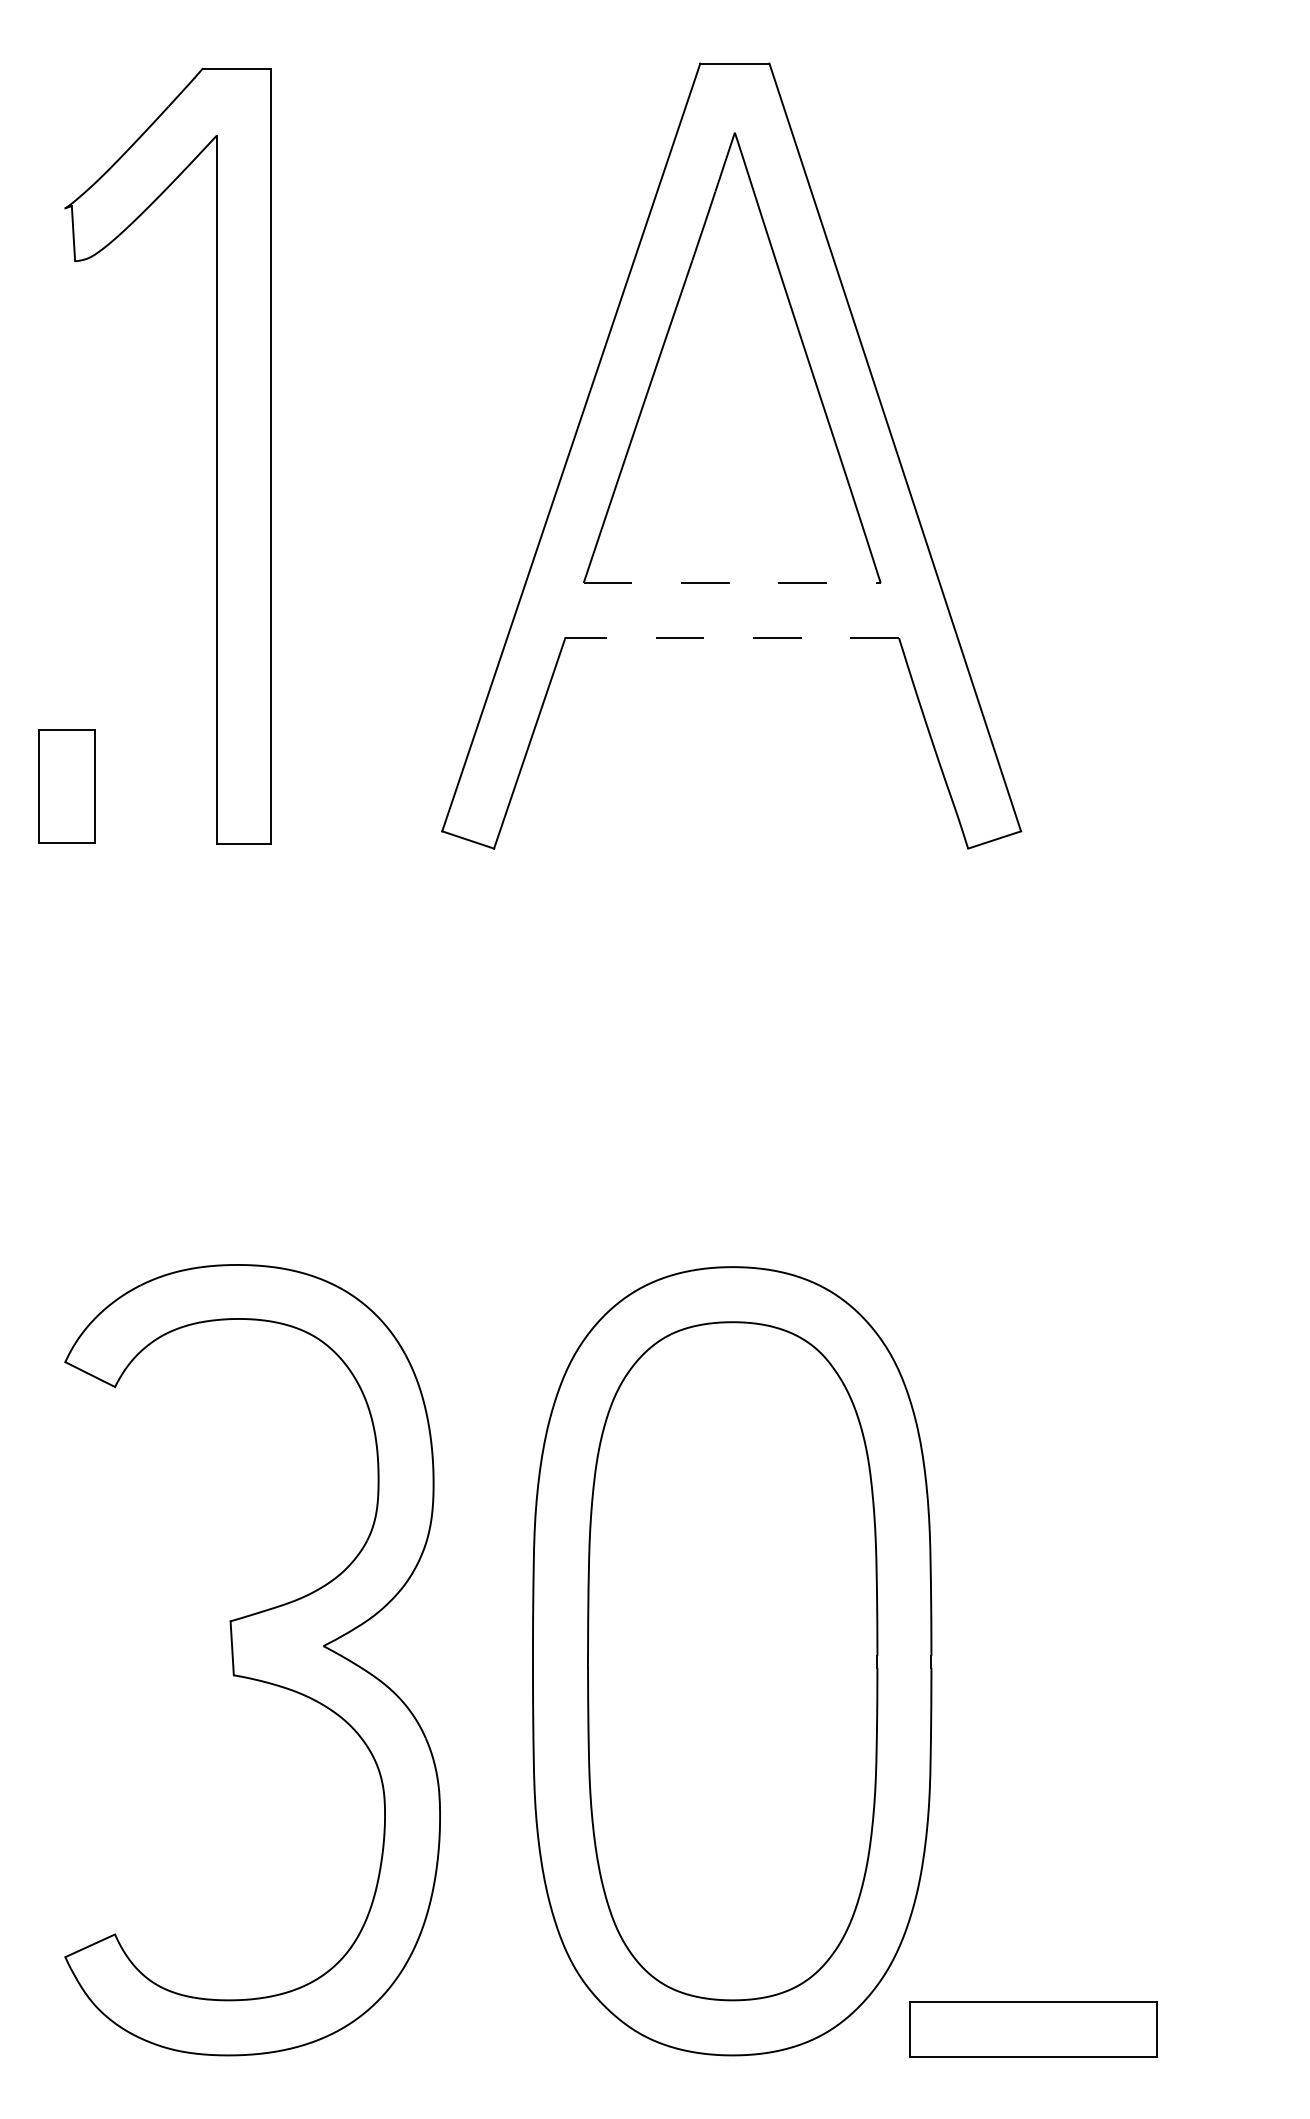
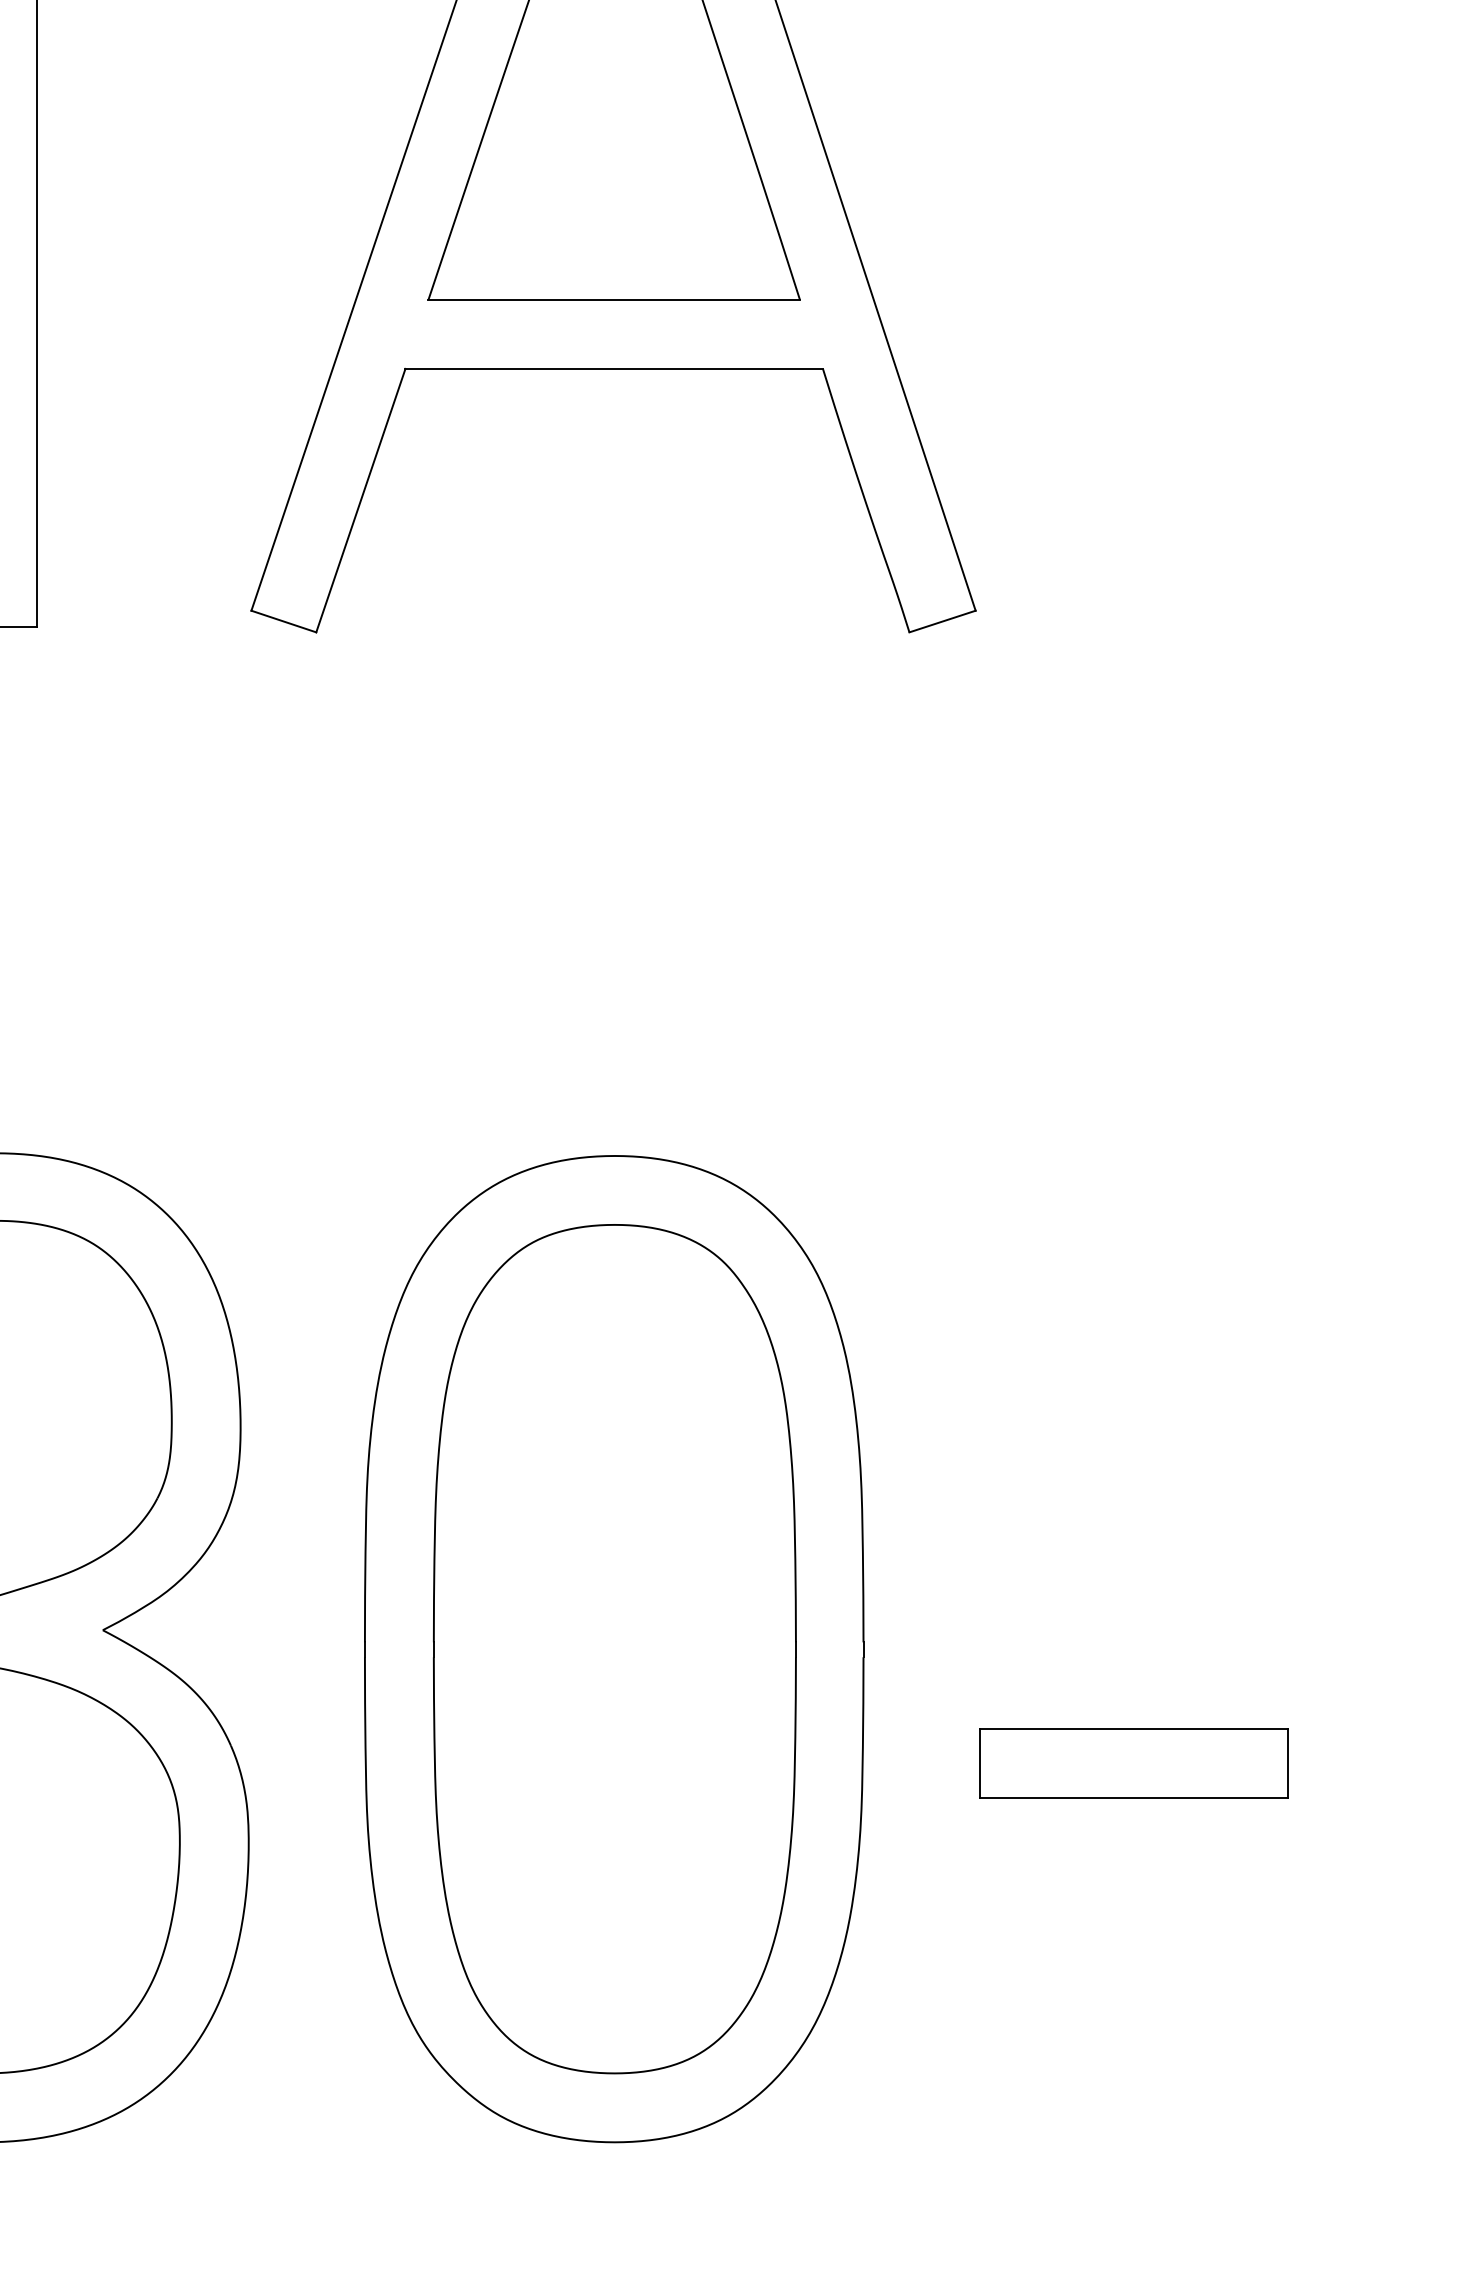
line: (732, 582) -> (614, 299), dashed -> solid
line: (732, 638) -> (614, 369), dashed -> solid
part: (1033, 2029) -> (1133, 1763), moved

